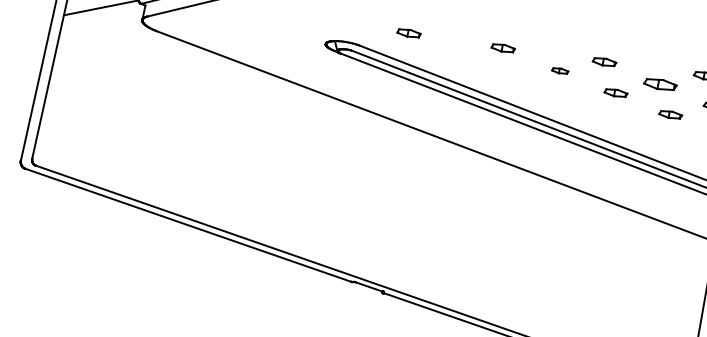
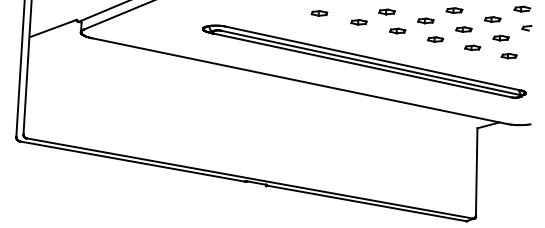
part: (409, 33) -> (256, 13), removed
part: (559, 71) -> (358, 22), size x1.43
part: (660, 83) -> (425, 20), size x0.71

